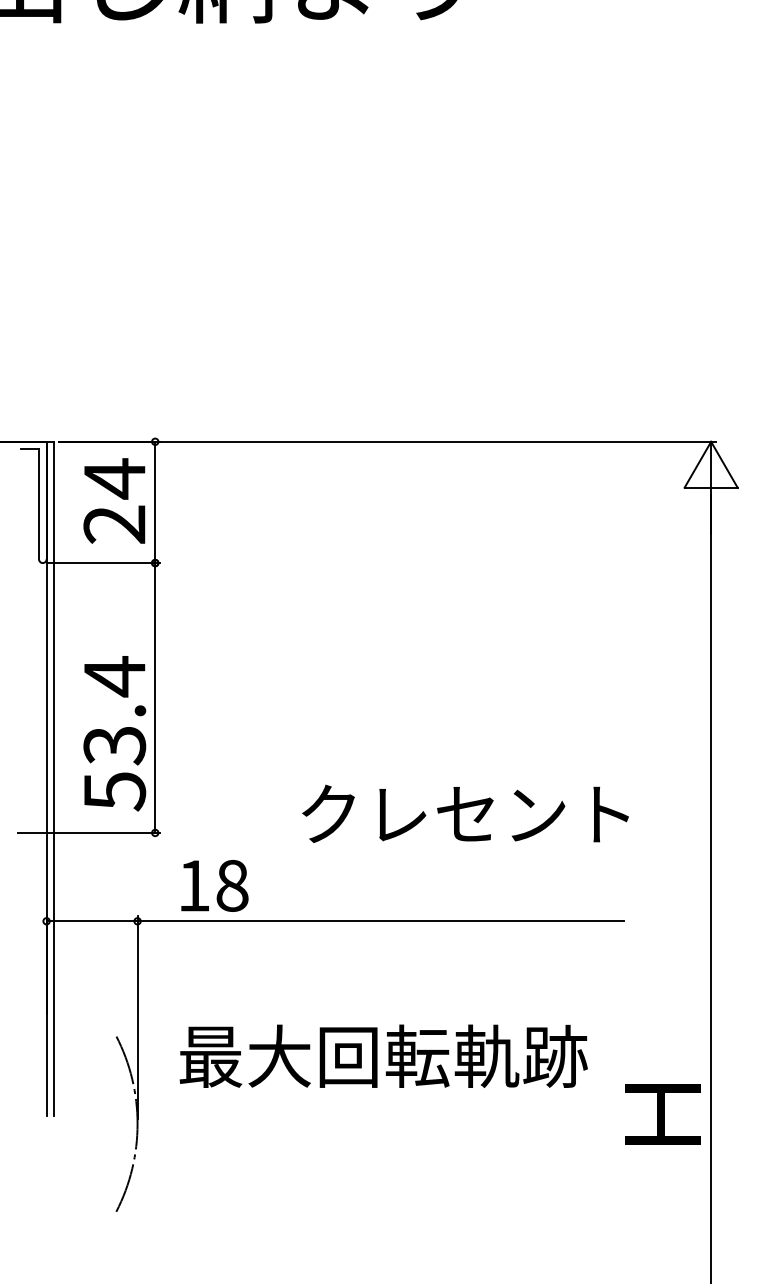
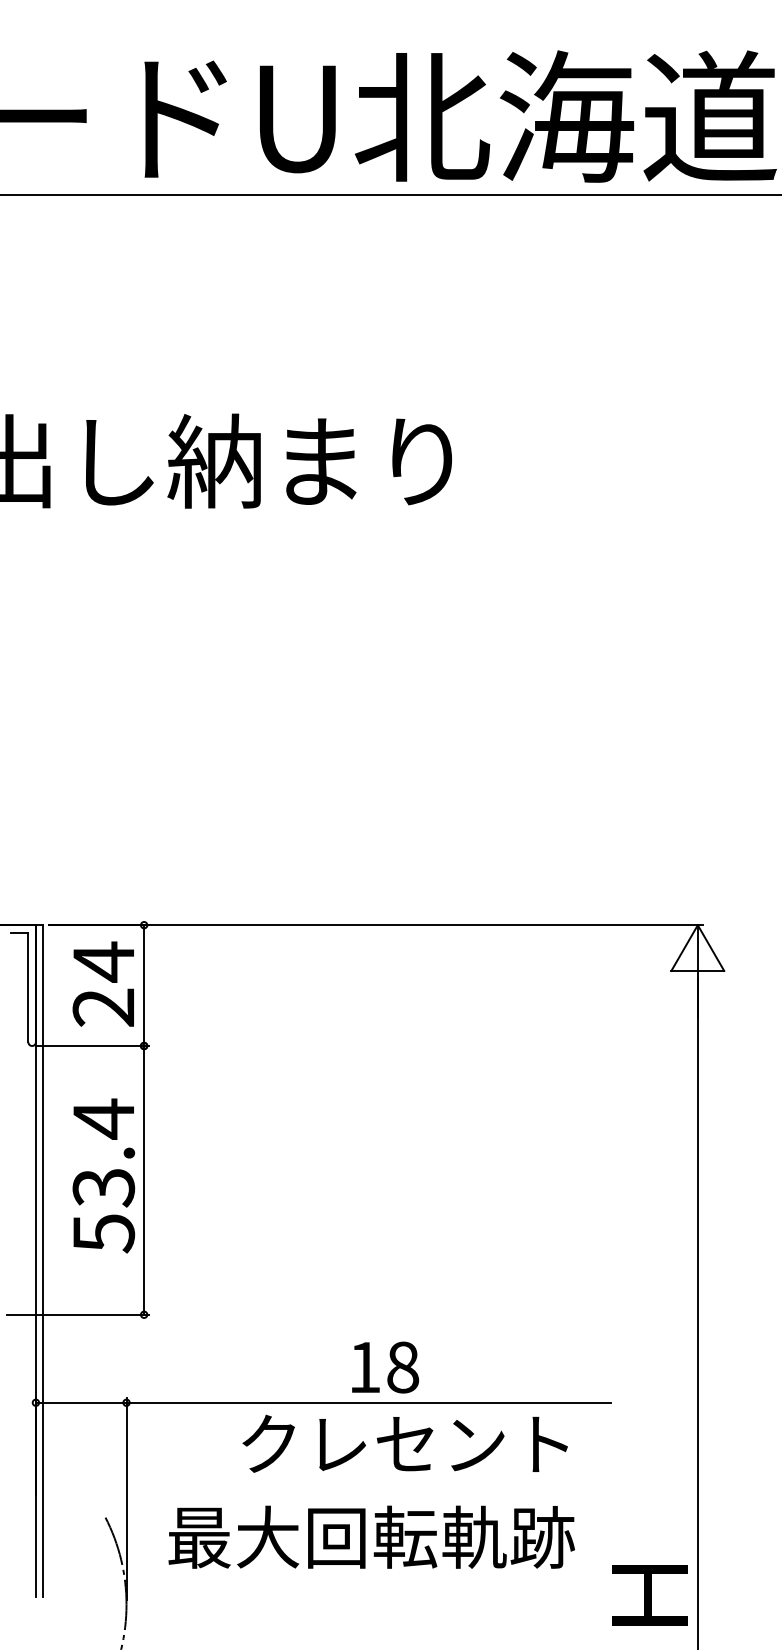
text: (114, 733) -> (103, 1175), moved
text: (464, 813) -> (404, 1443), moved
text: (214, 885) -> (385, 1367), moved

